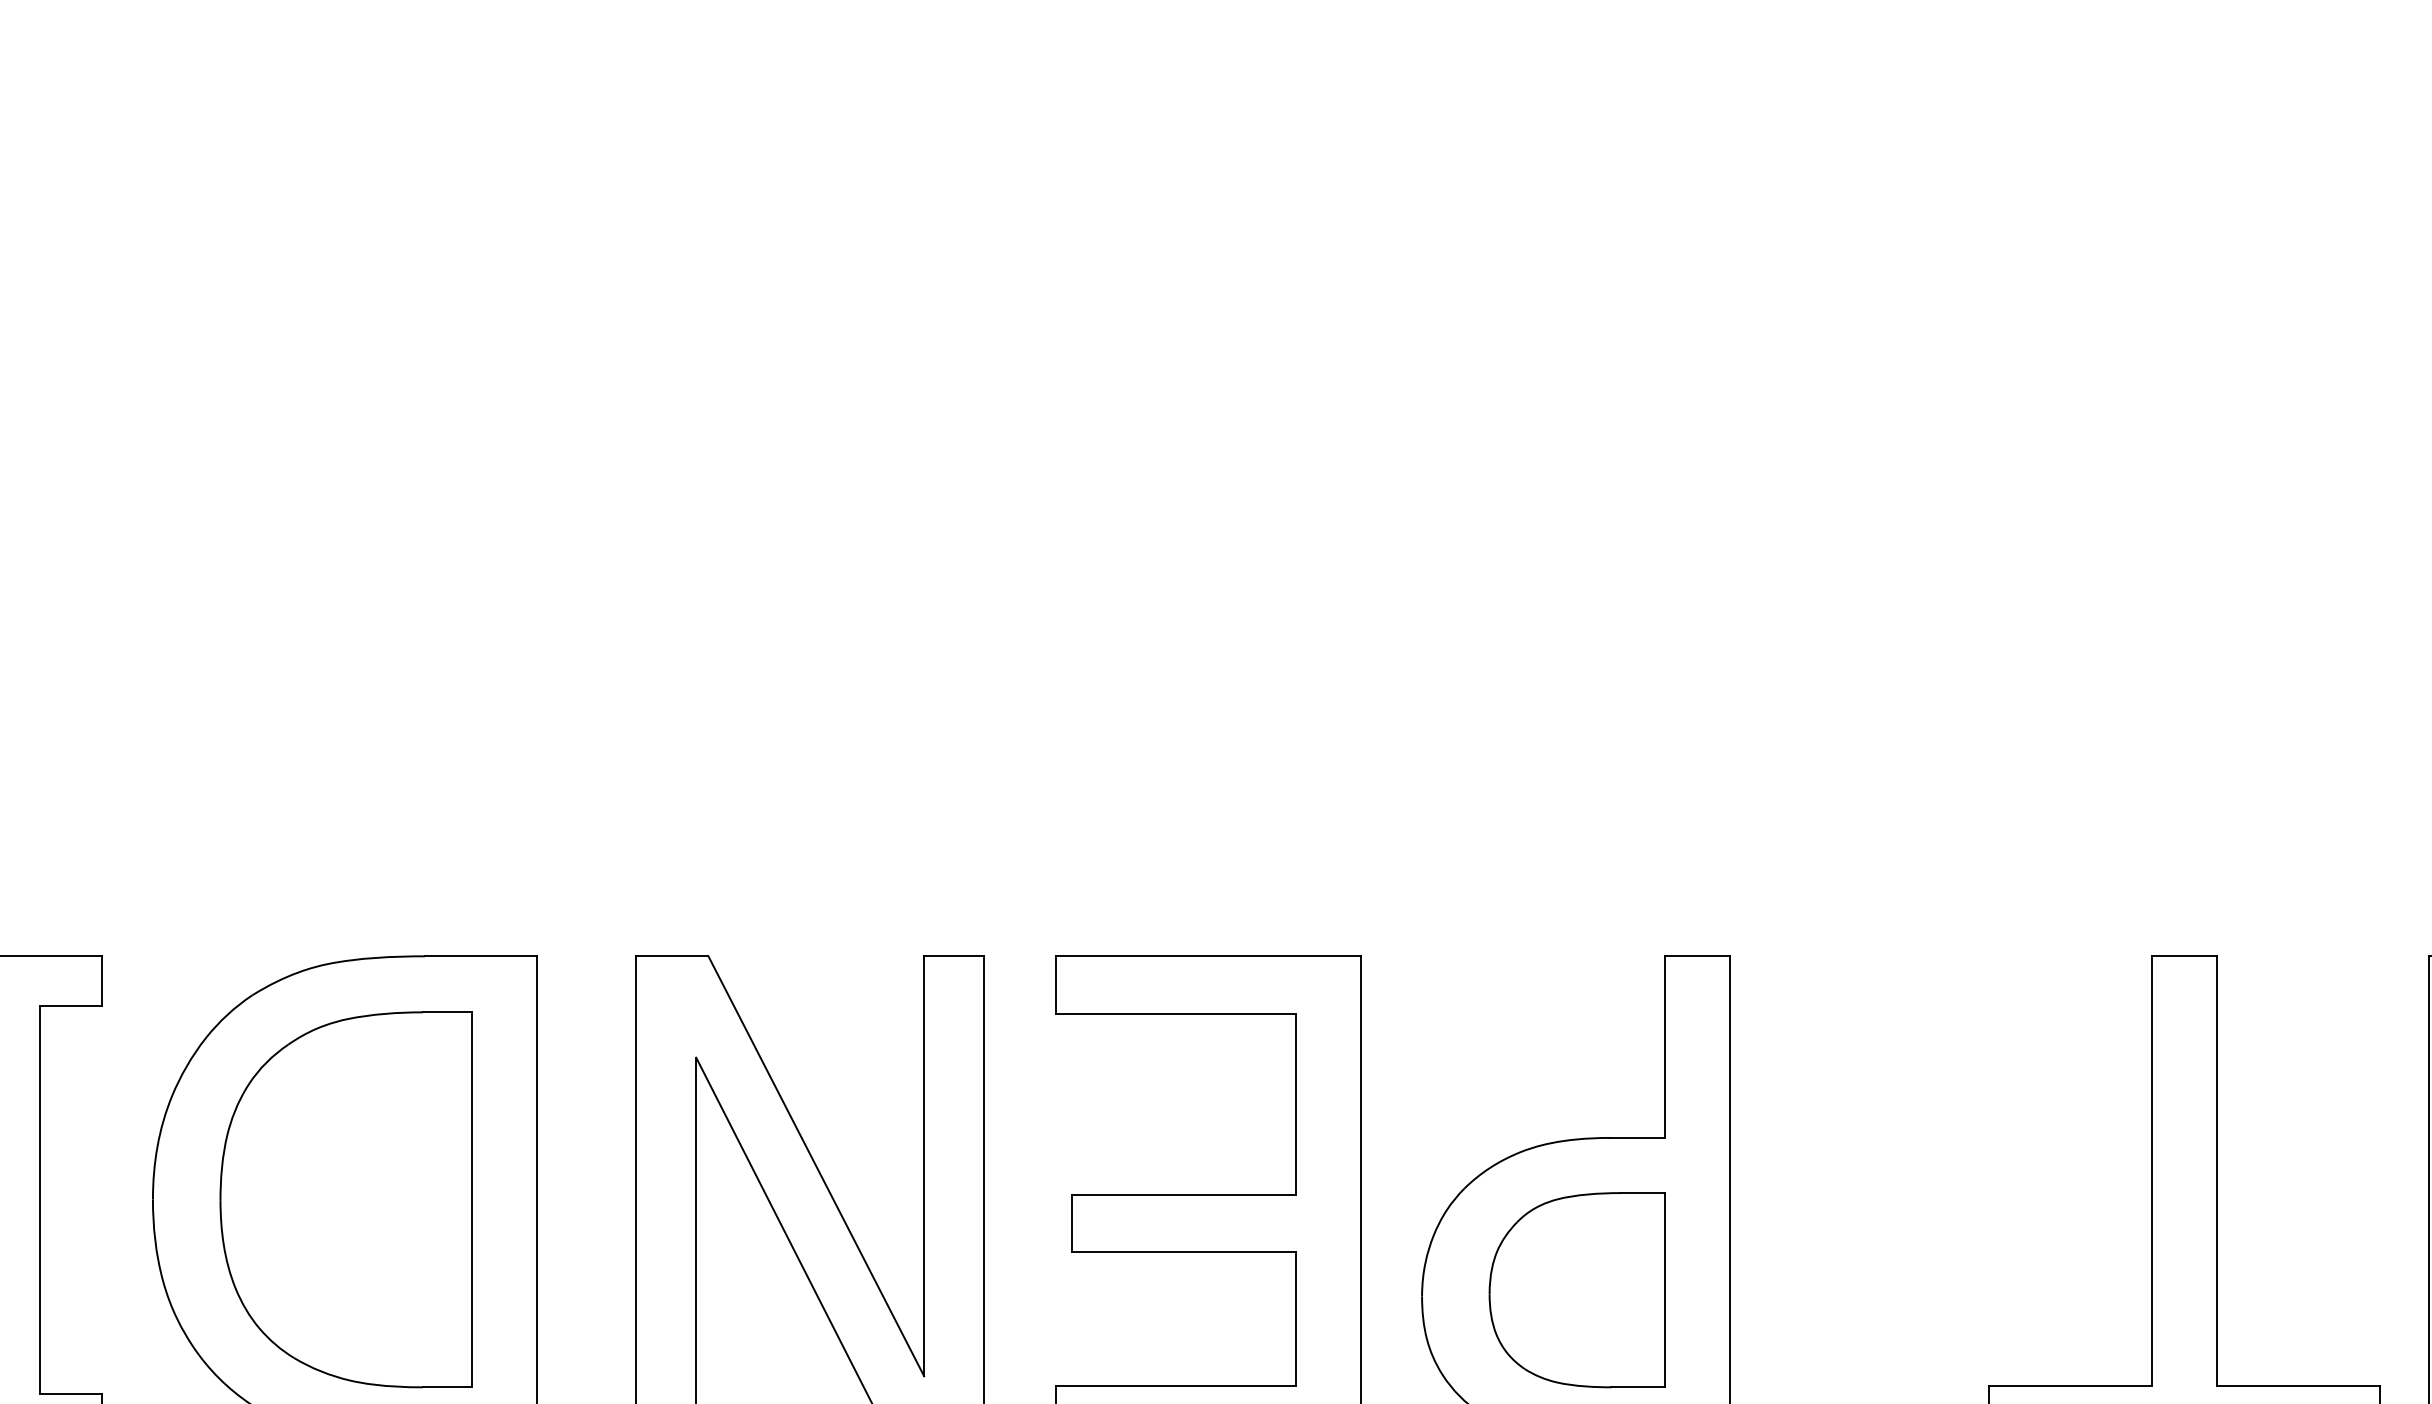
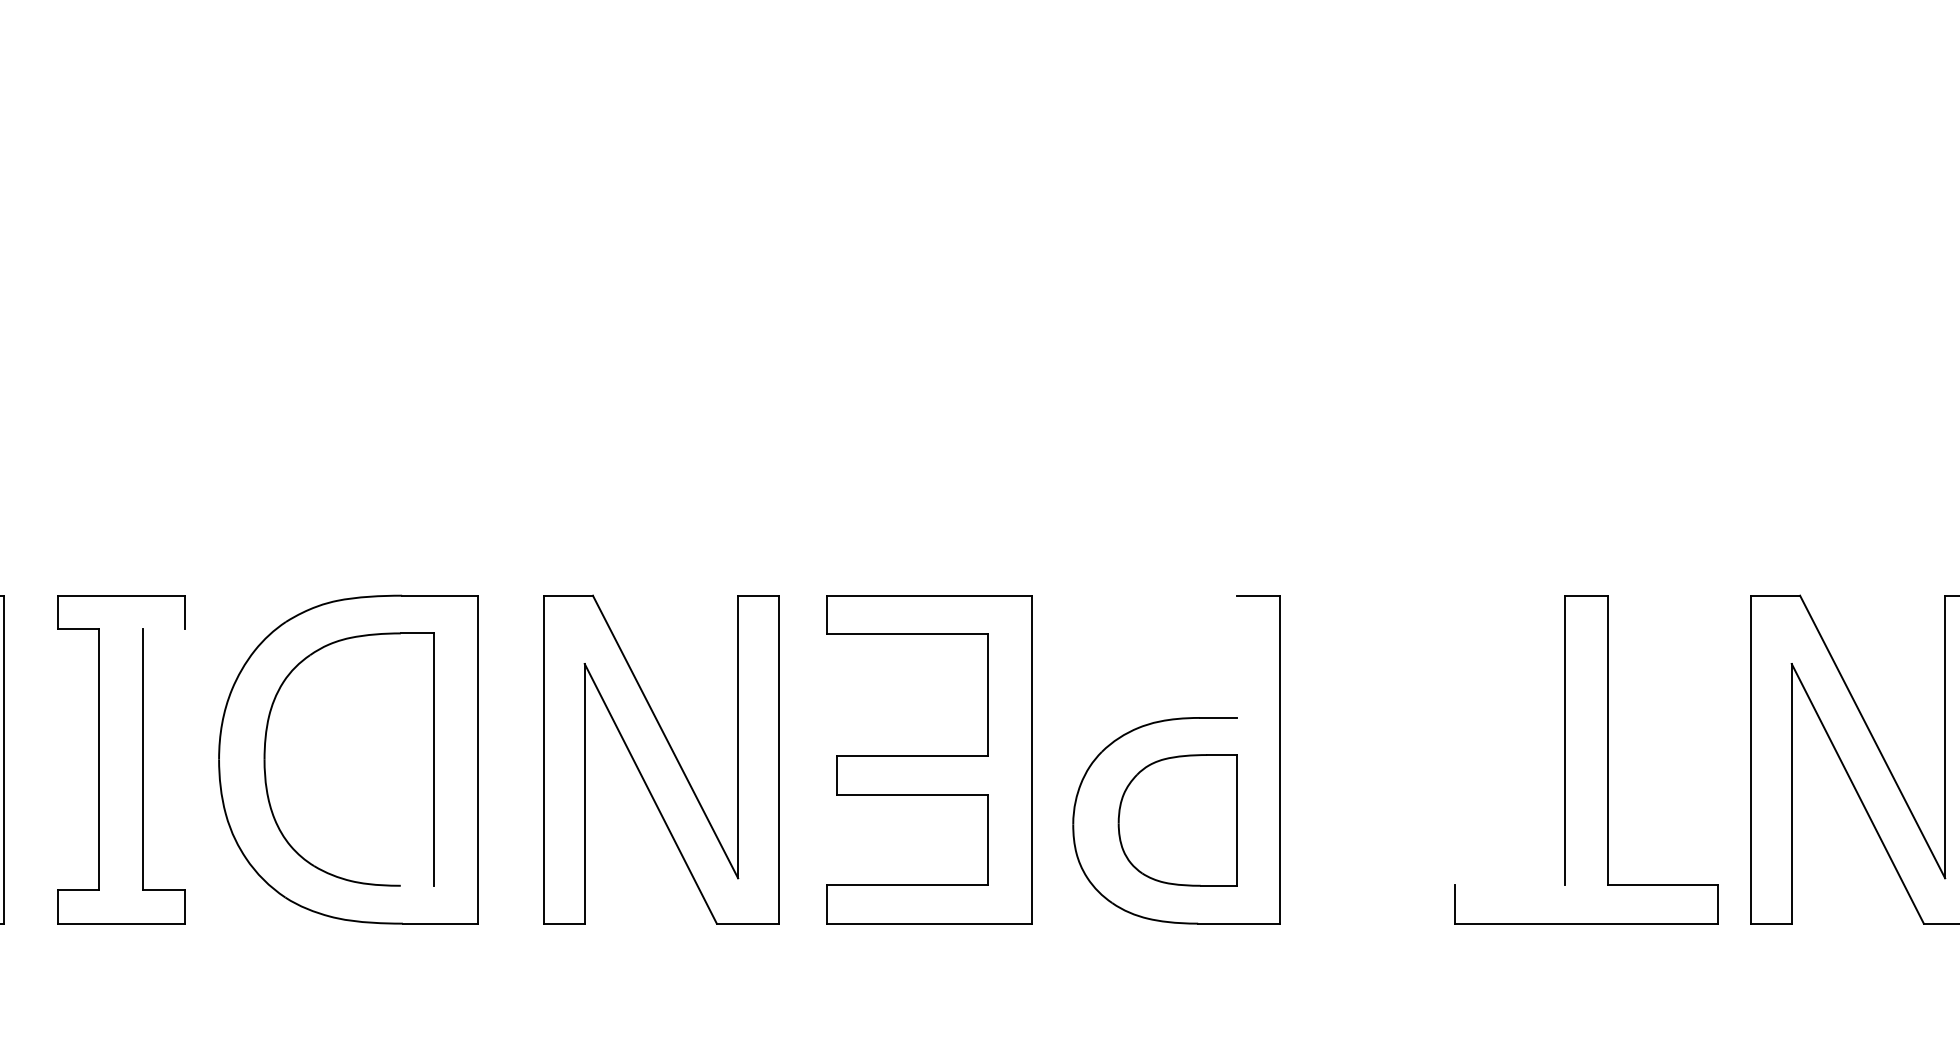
line: (70, 1006) -> (163, 629), removed
line: (1664, 1046) -> (1236, 656), removed
line: (2070, 1385) -> (1509, 884), removed
line: (447, 1386) -> (417, 885), removed

